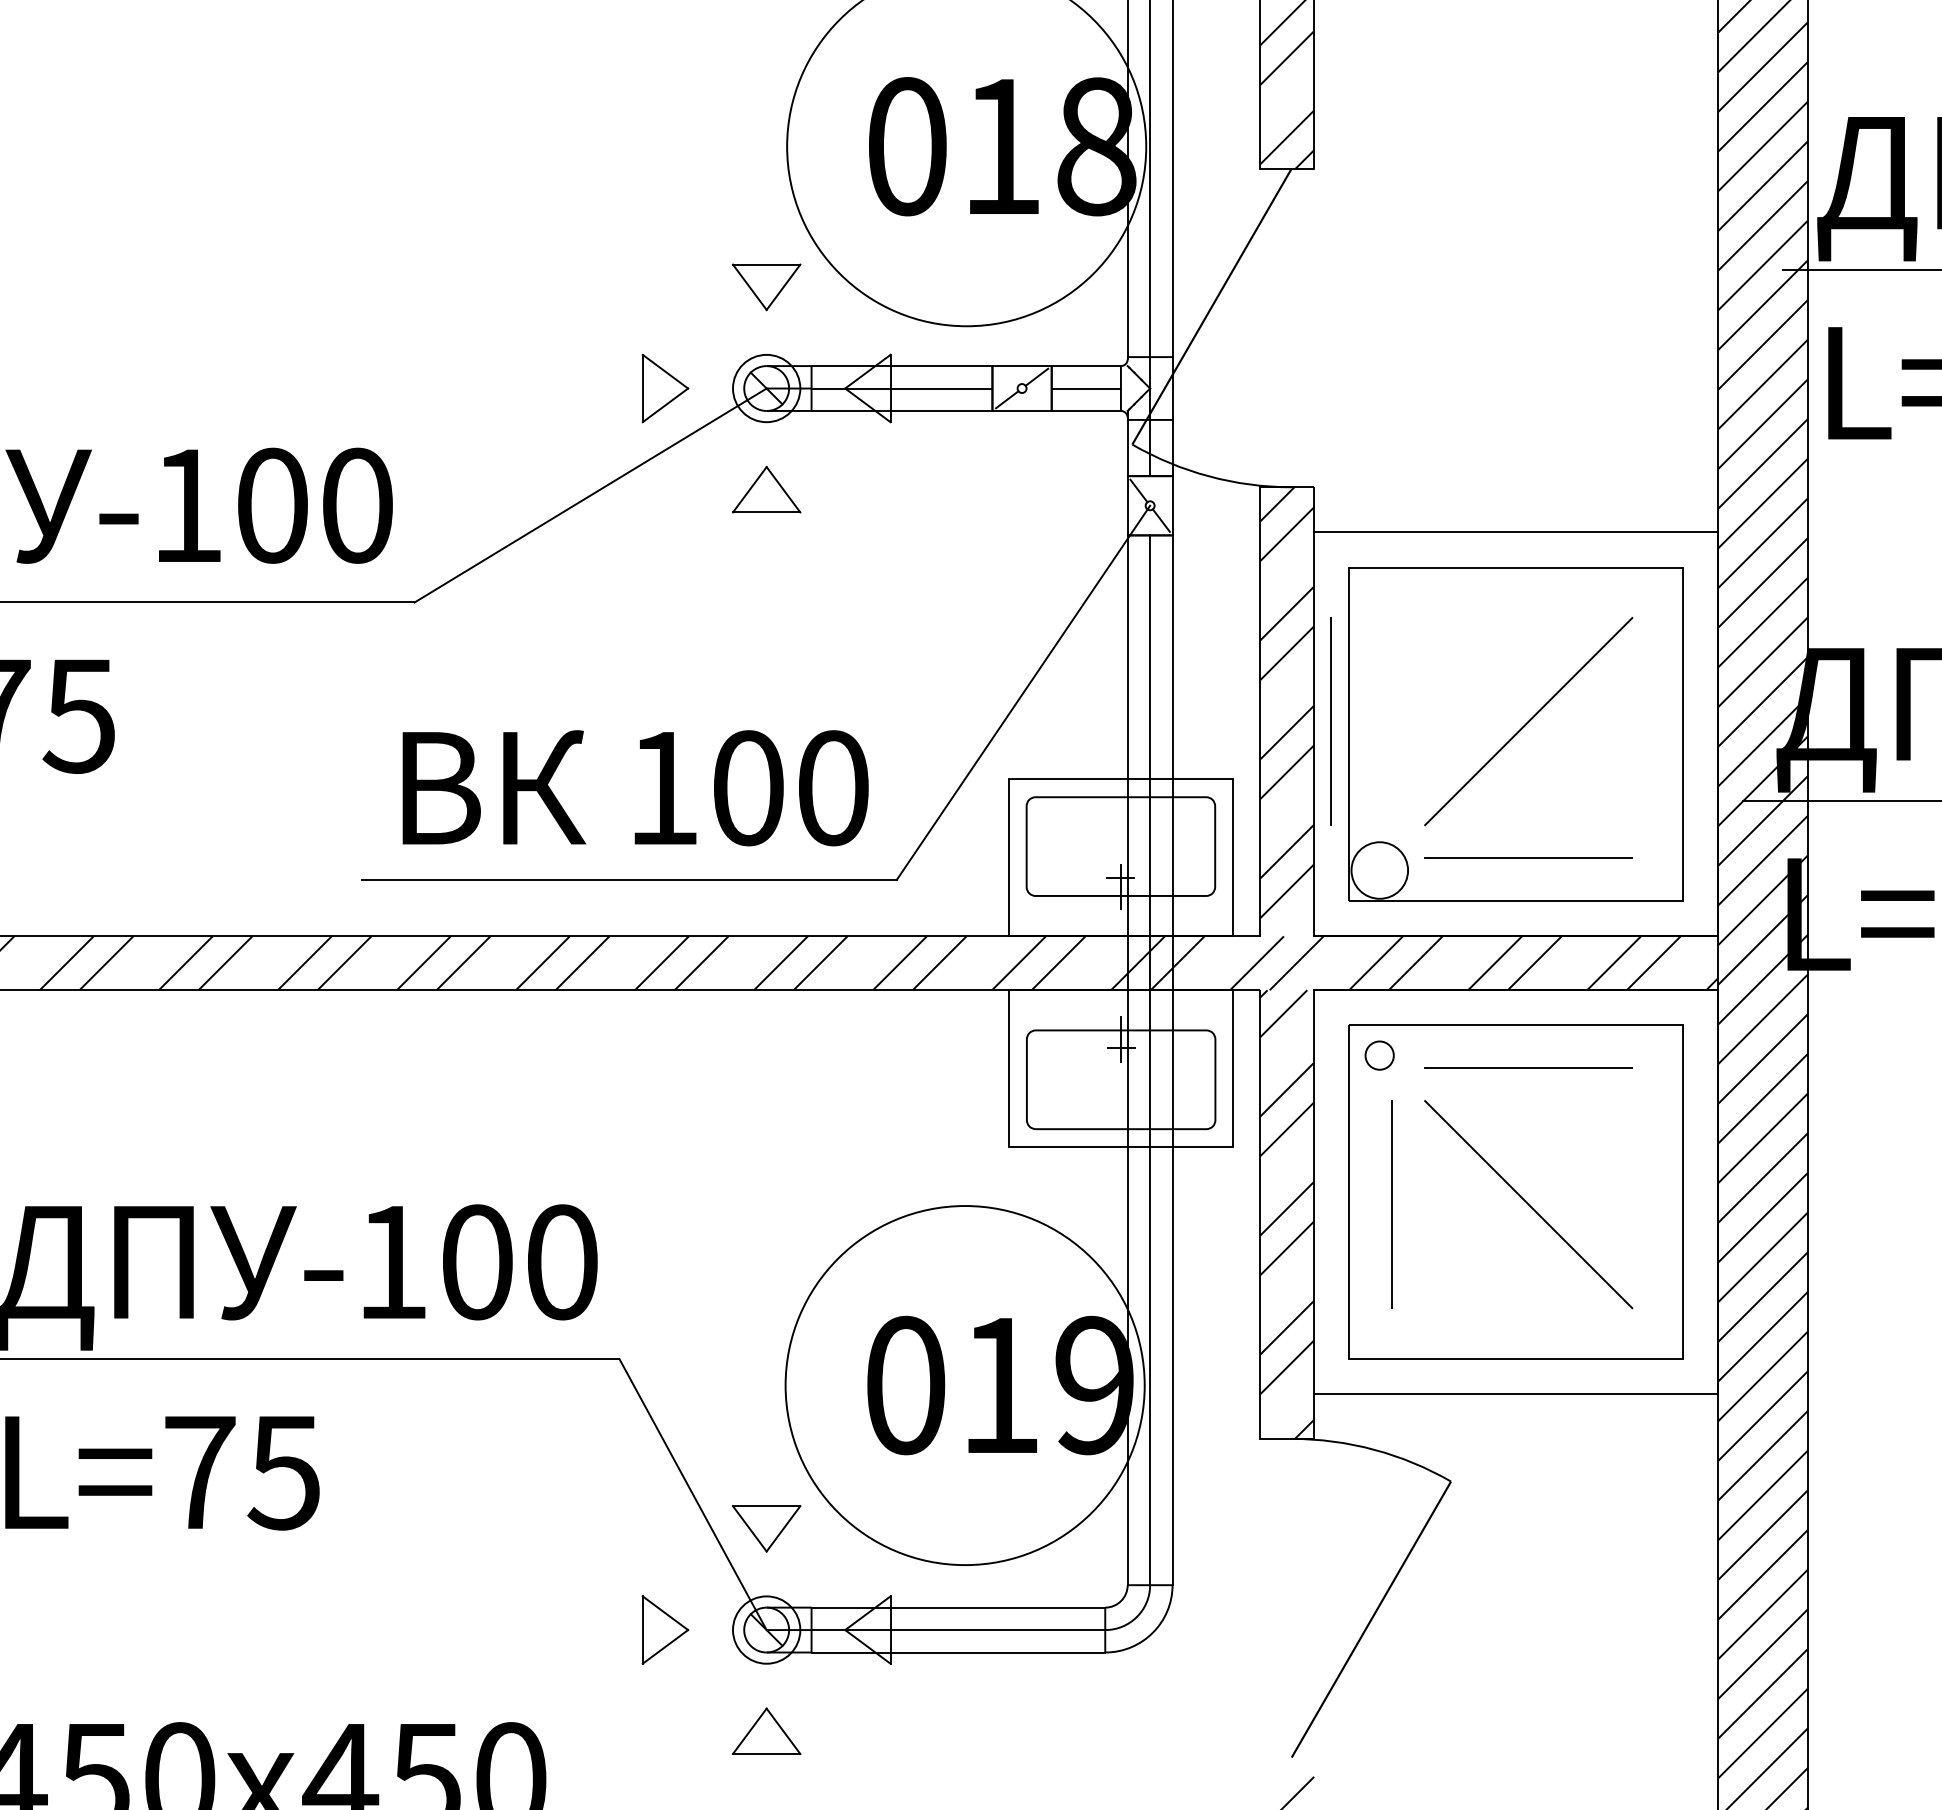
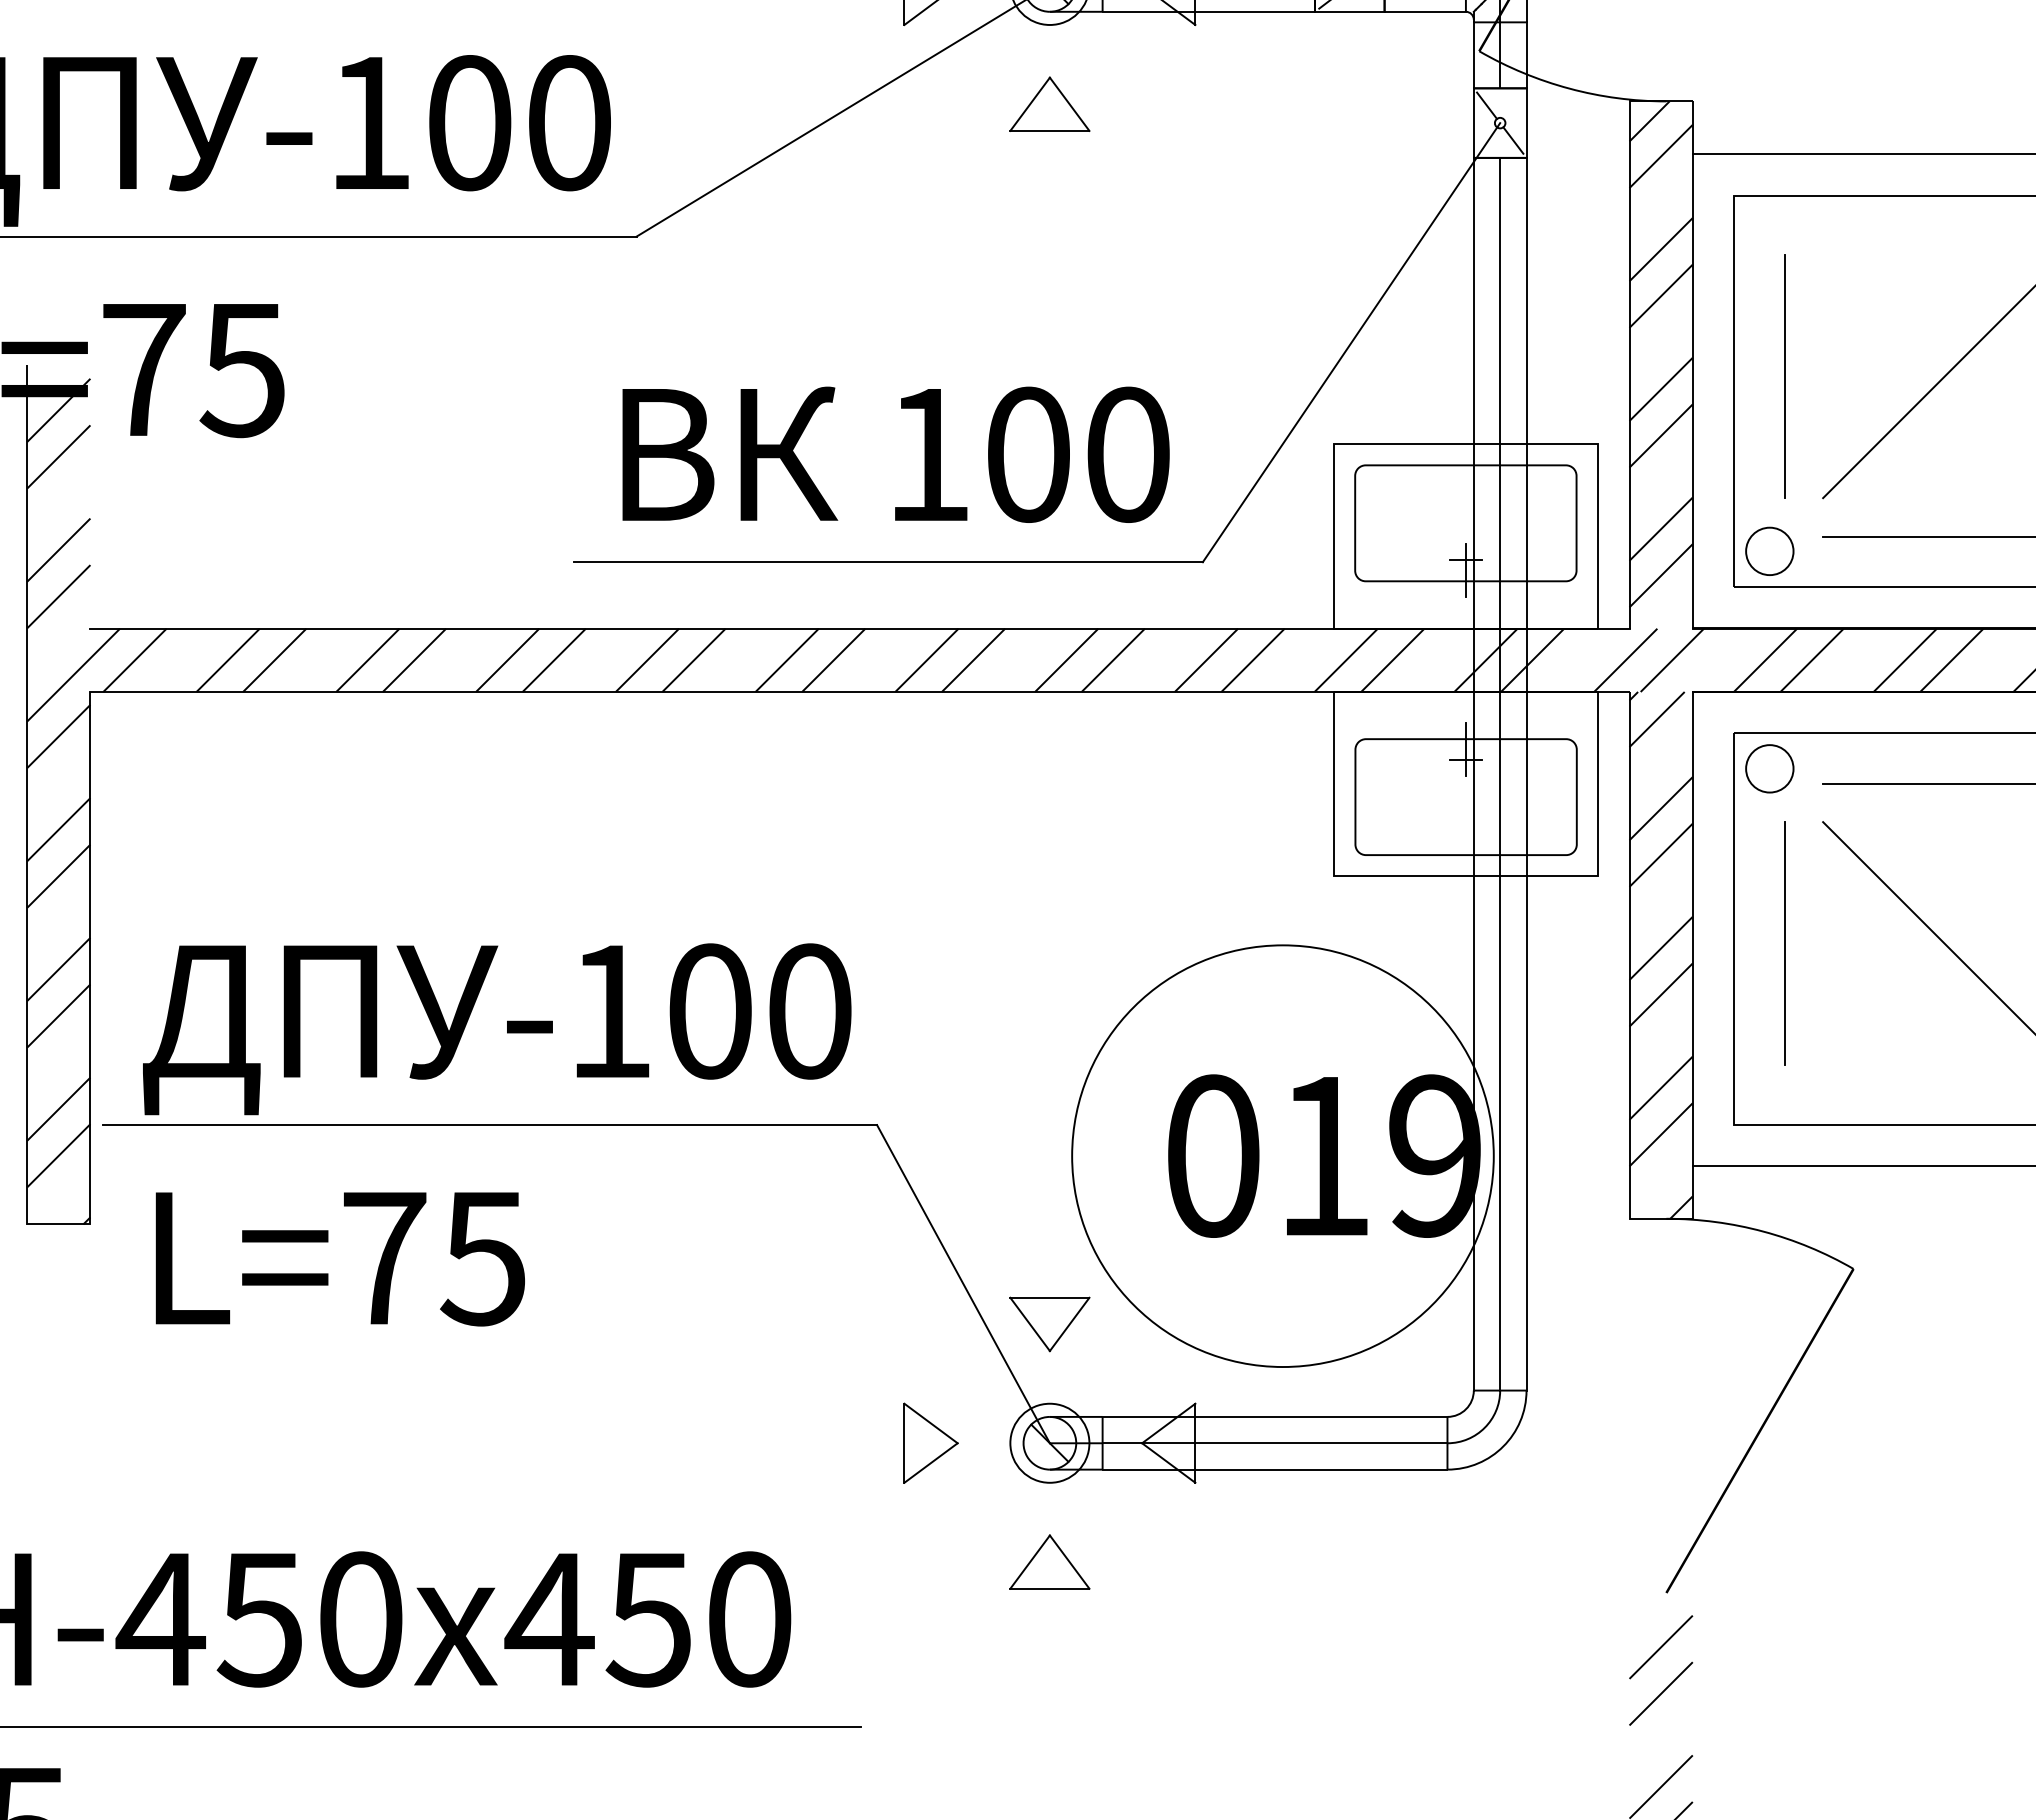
line: (1330, 721) -> (1783, 376), moved
circle: (1379, 870) -> (1769, 551), size x0.71
circle: (1379, 1055) -> (1769, 768), size x1.43

